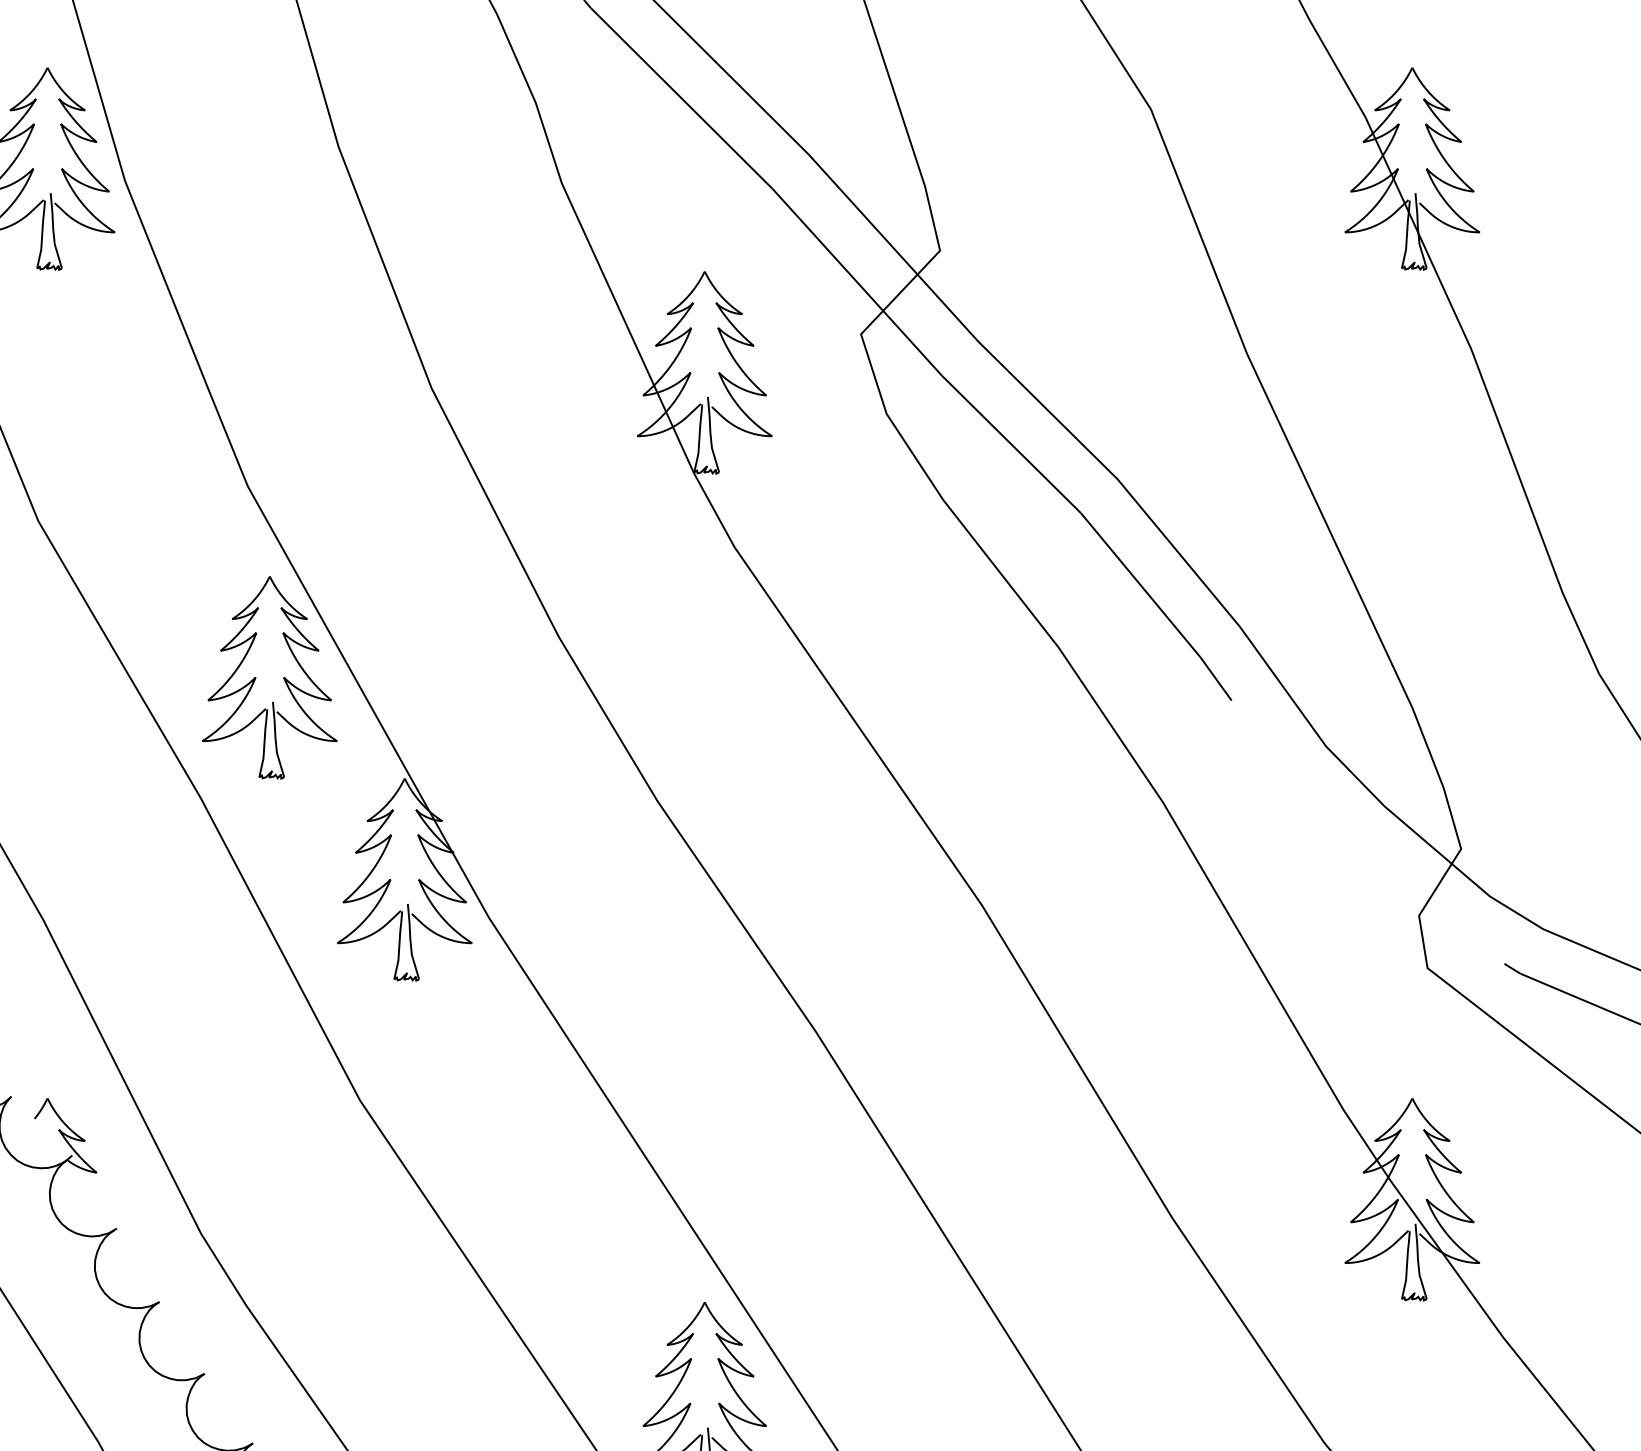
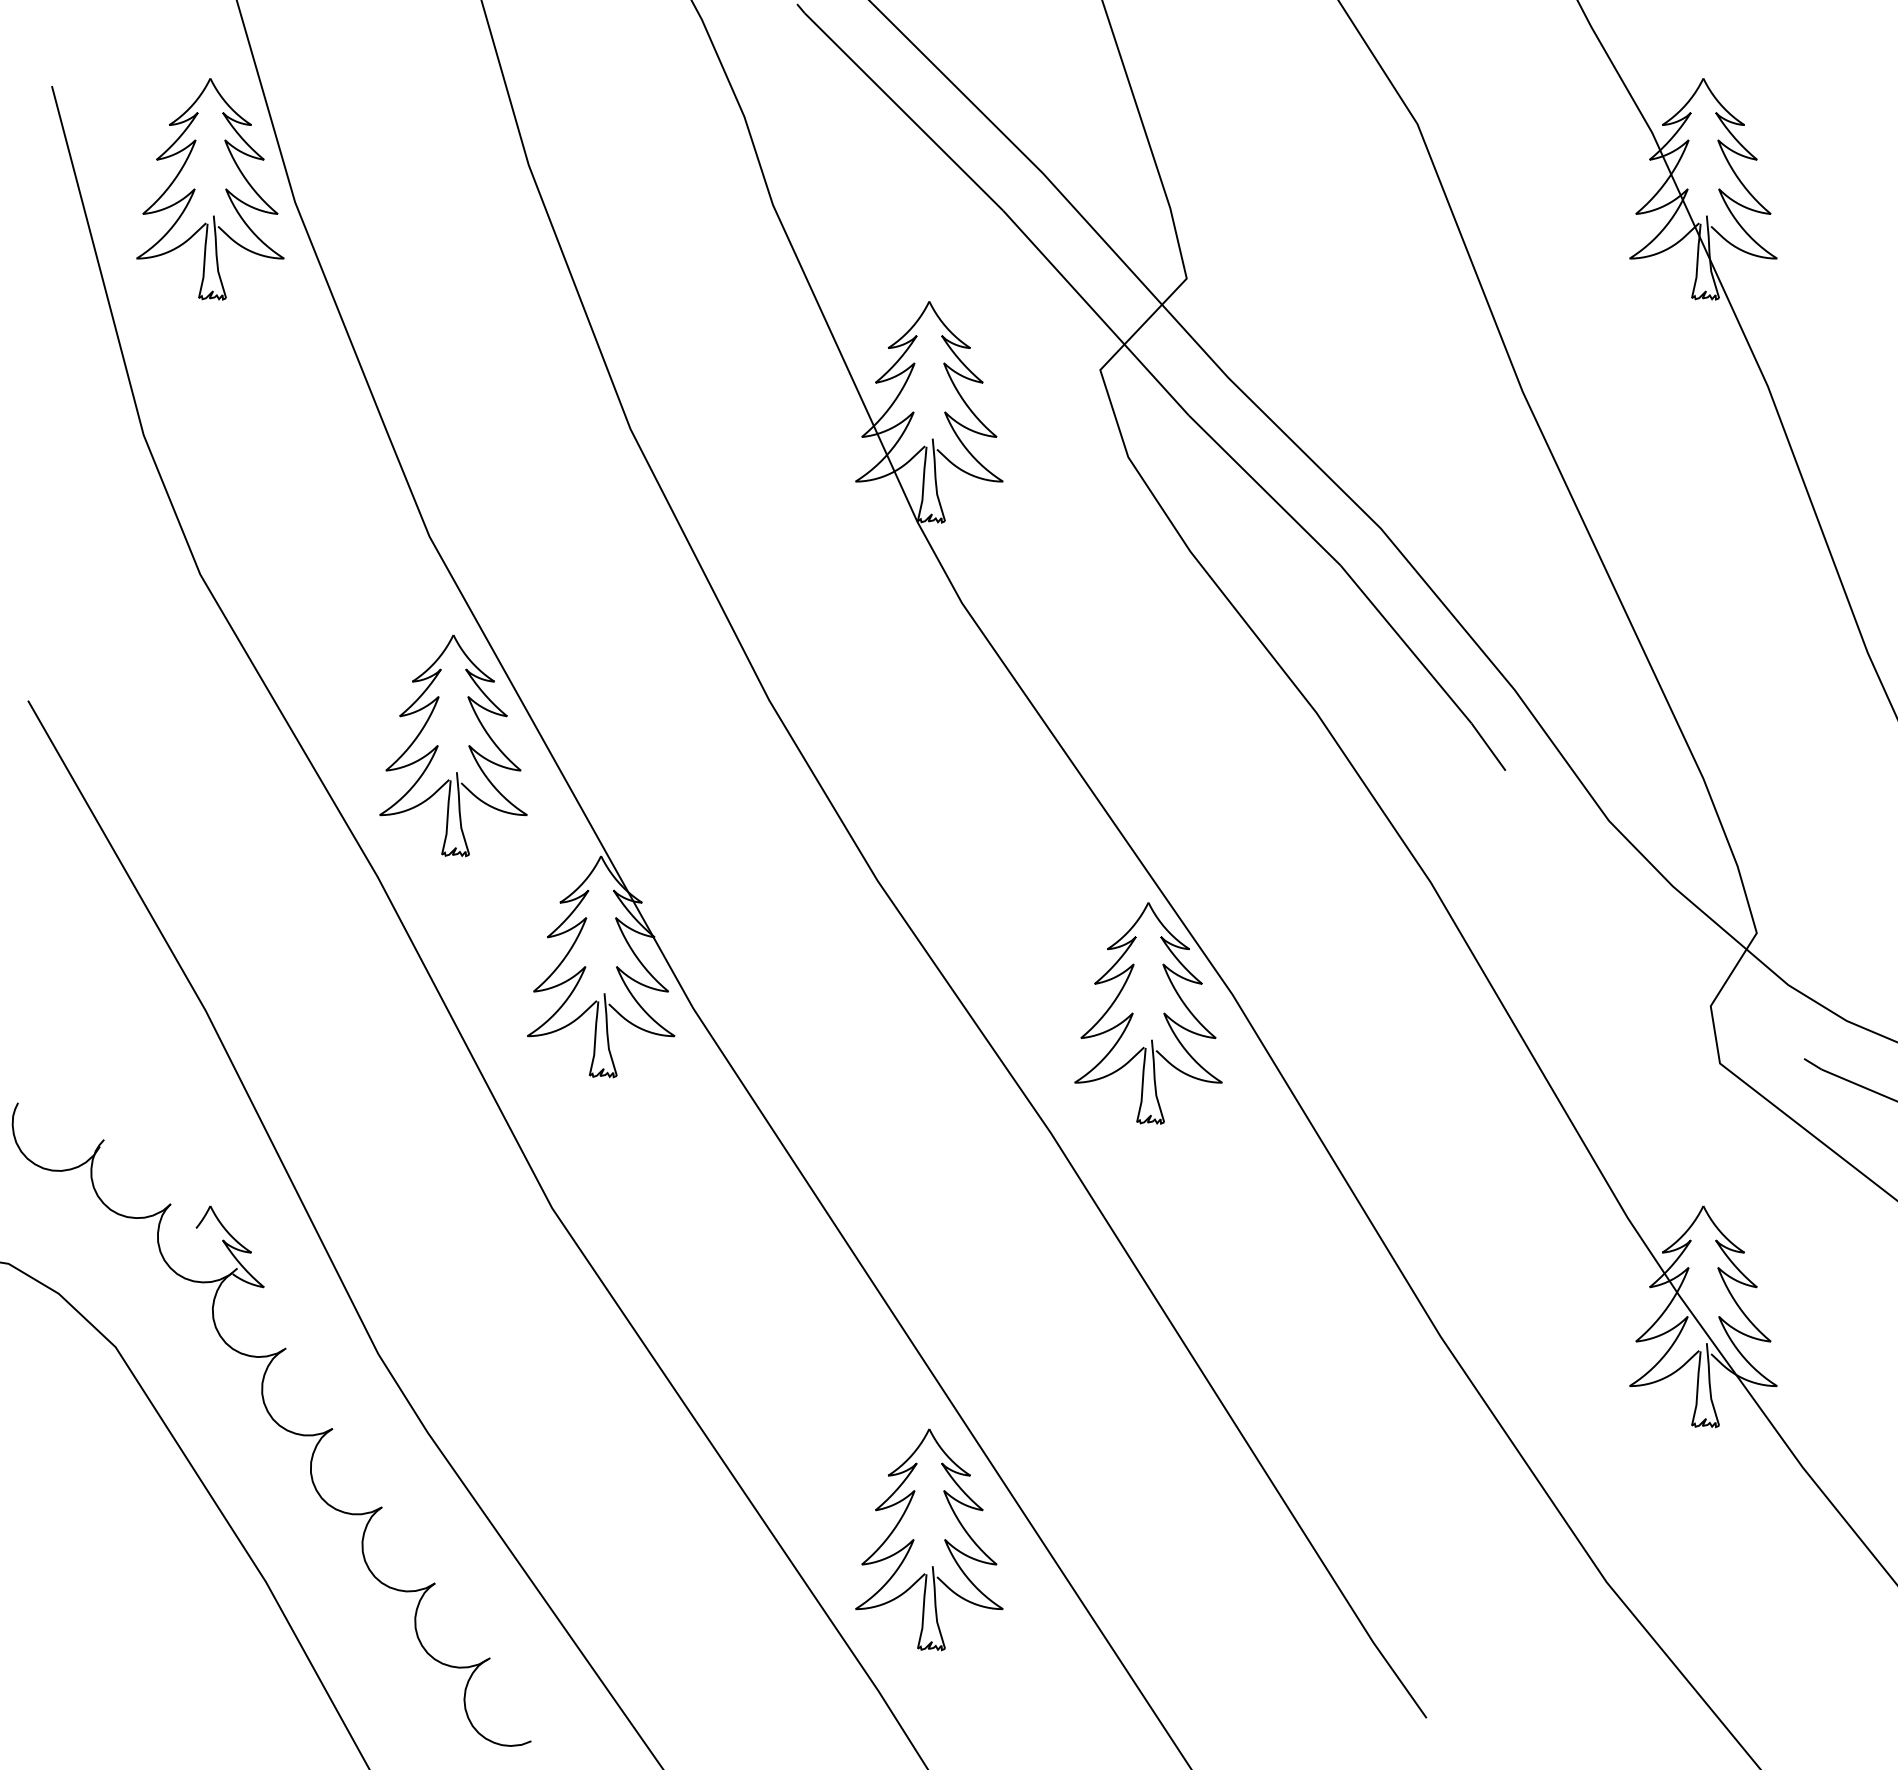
part: (891, 922) -> (1133, 1013), added

